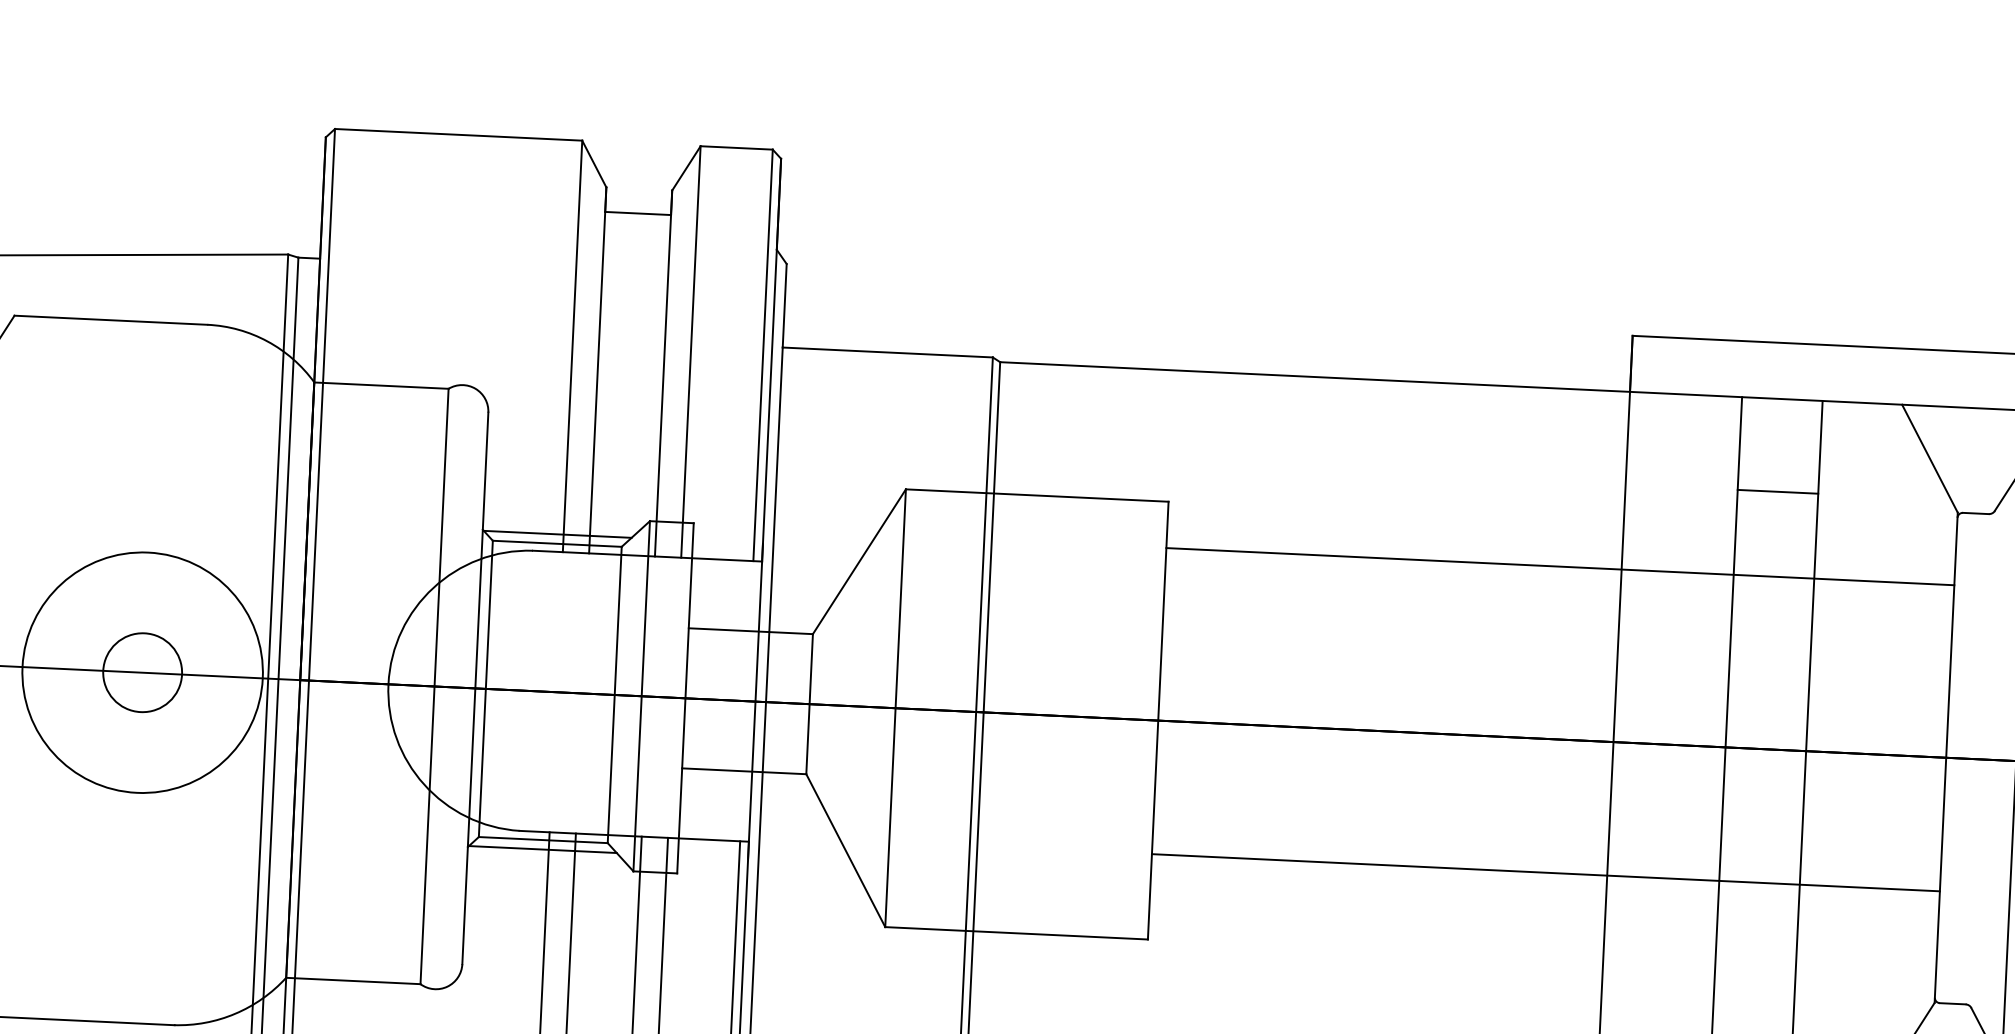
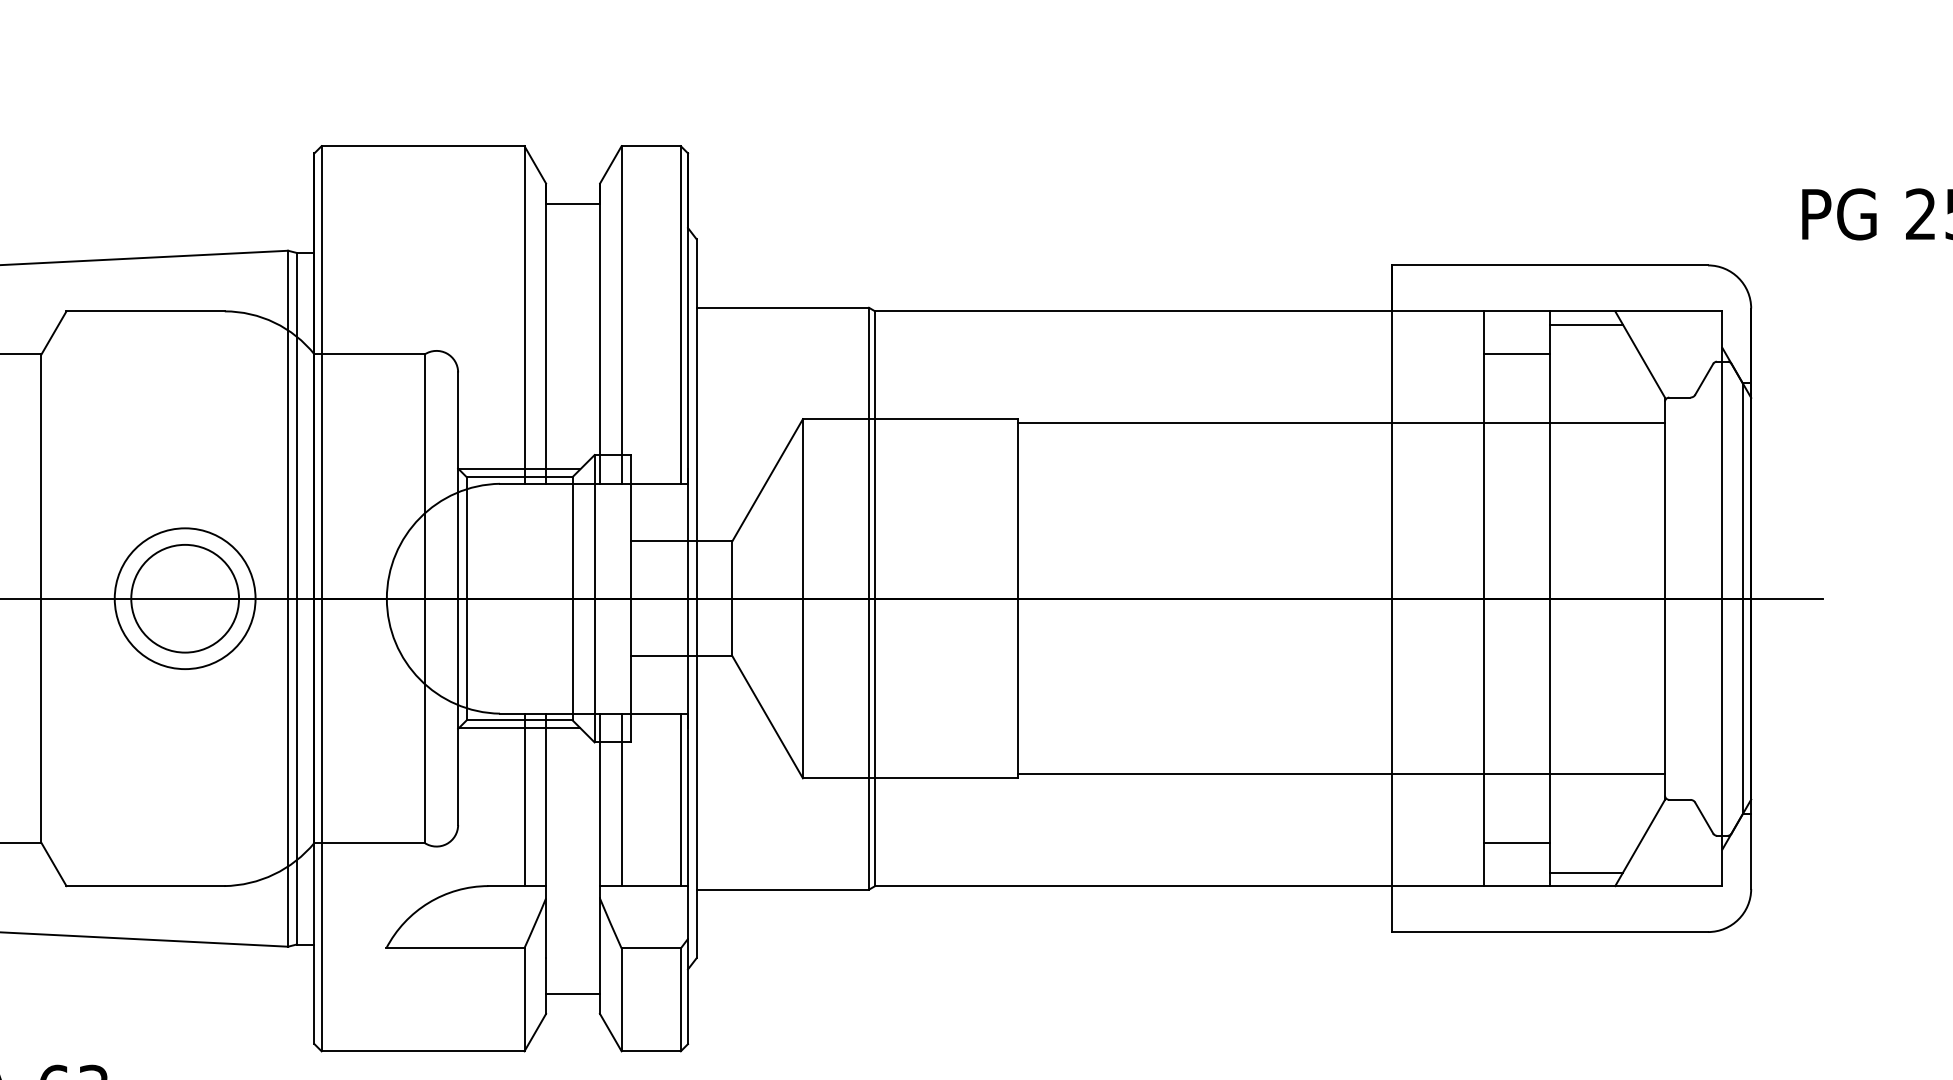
line: (1866, 419) -> (1586, 324), added
line: (1777, 491) -> (1516, 354), moved
line: (1560, 567) -> (1341, 423), moved
circle: (141, 672) -> (184, 598), size x0.71
circle: (143, 672) -> (185, 598), size x1.67
line: (1545, 872) -> (1341, 774), moved

